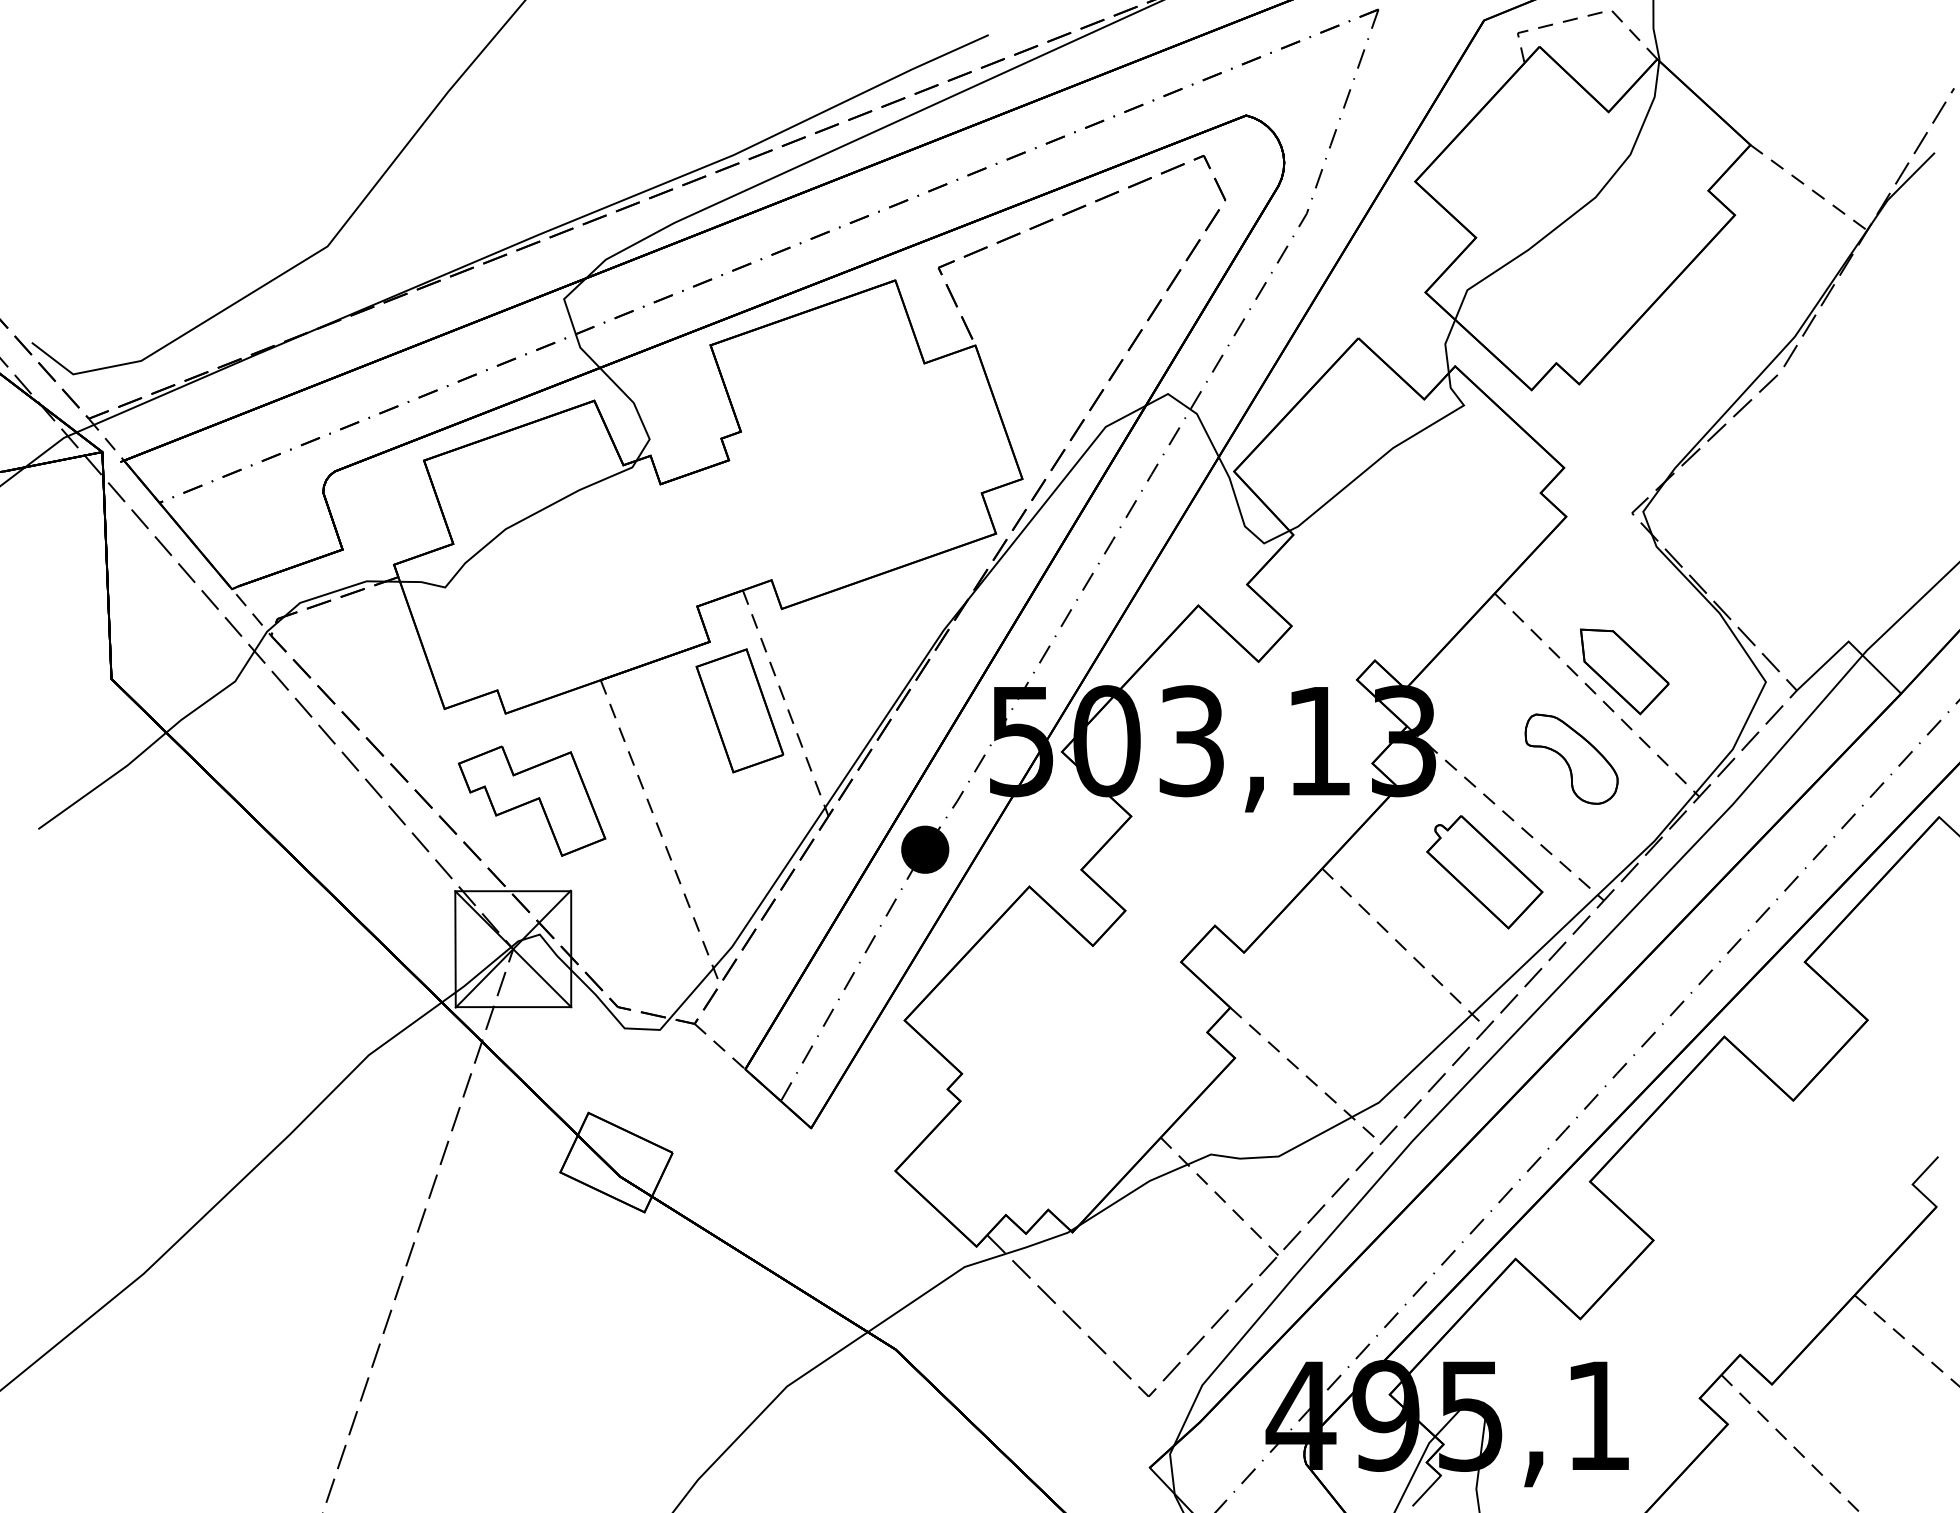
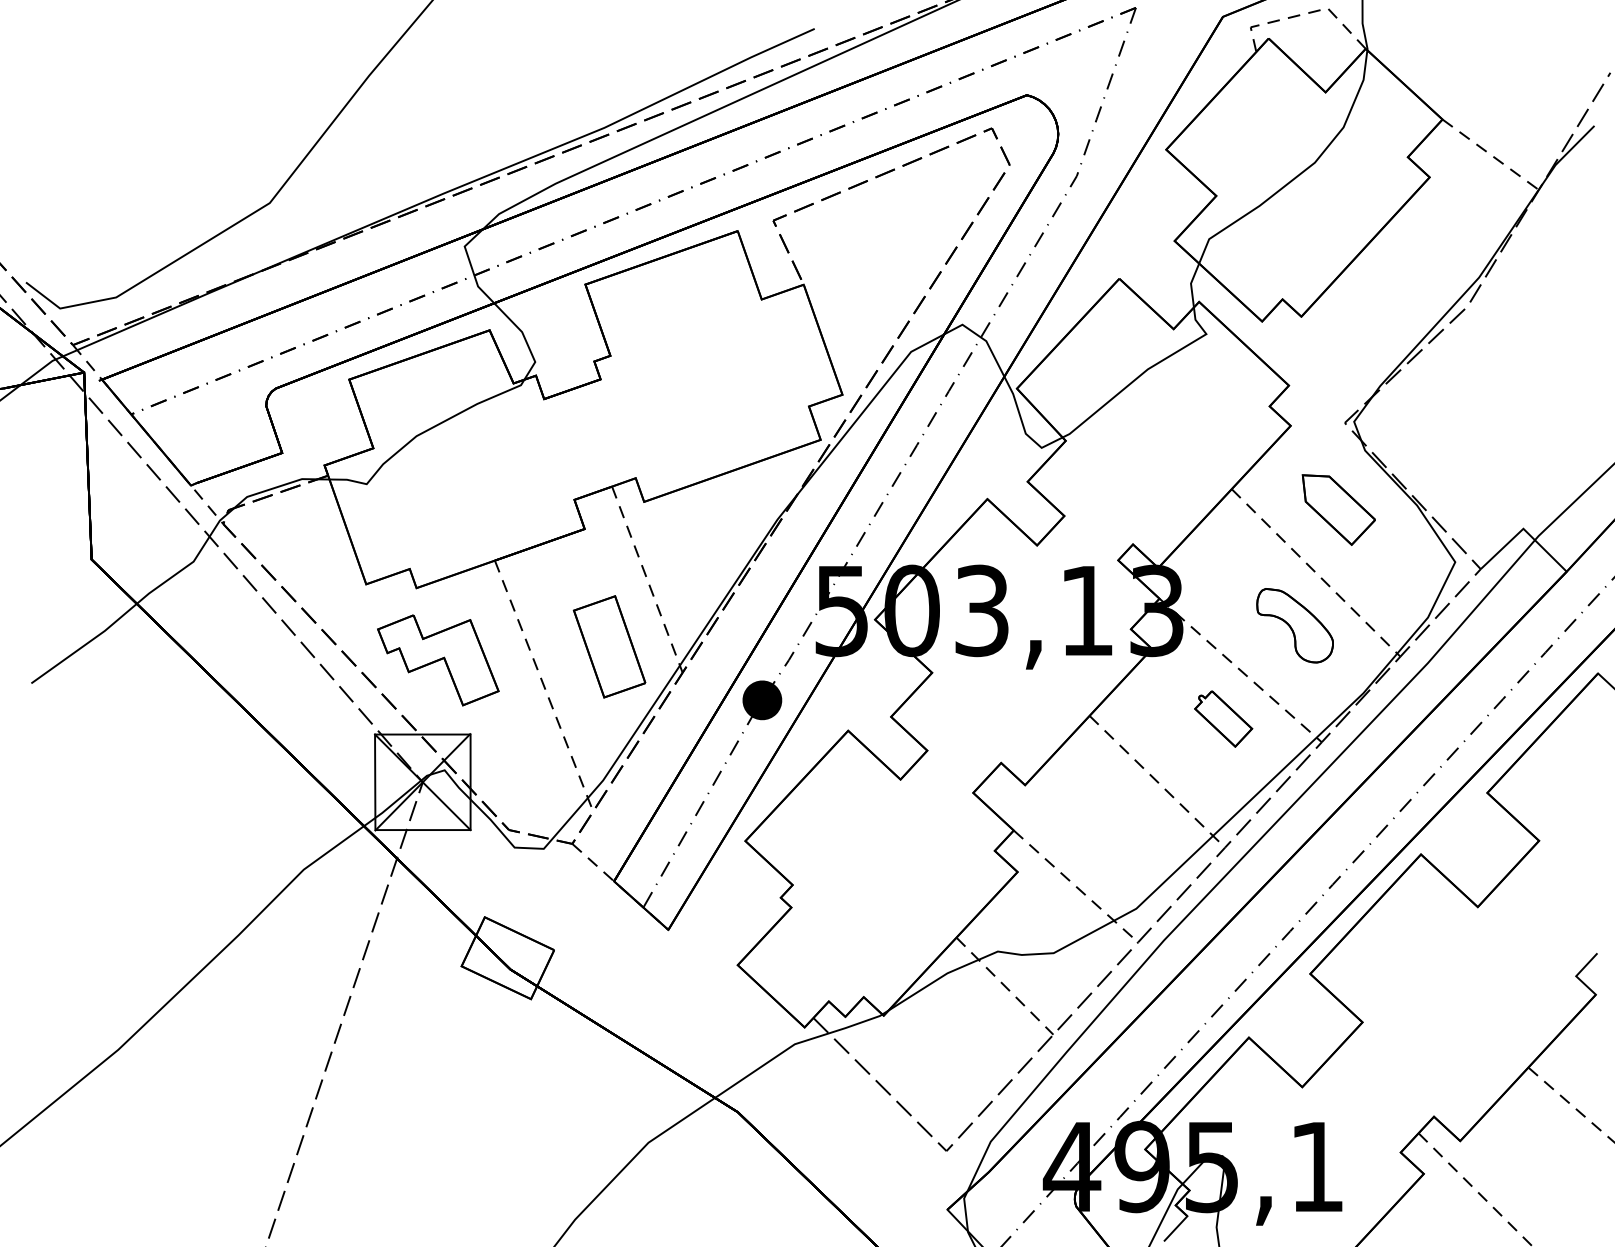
part: (1624, 671) -> (1338, 509), moved
part: (739, 710) -> (609, 646), moved
part: (1484, 872) -> (1223, 719), size x0.6

